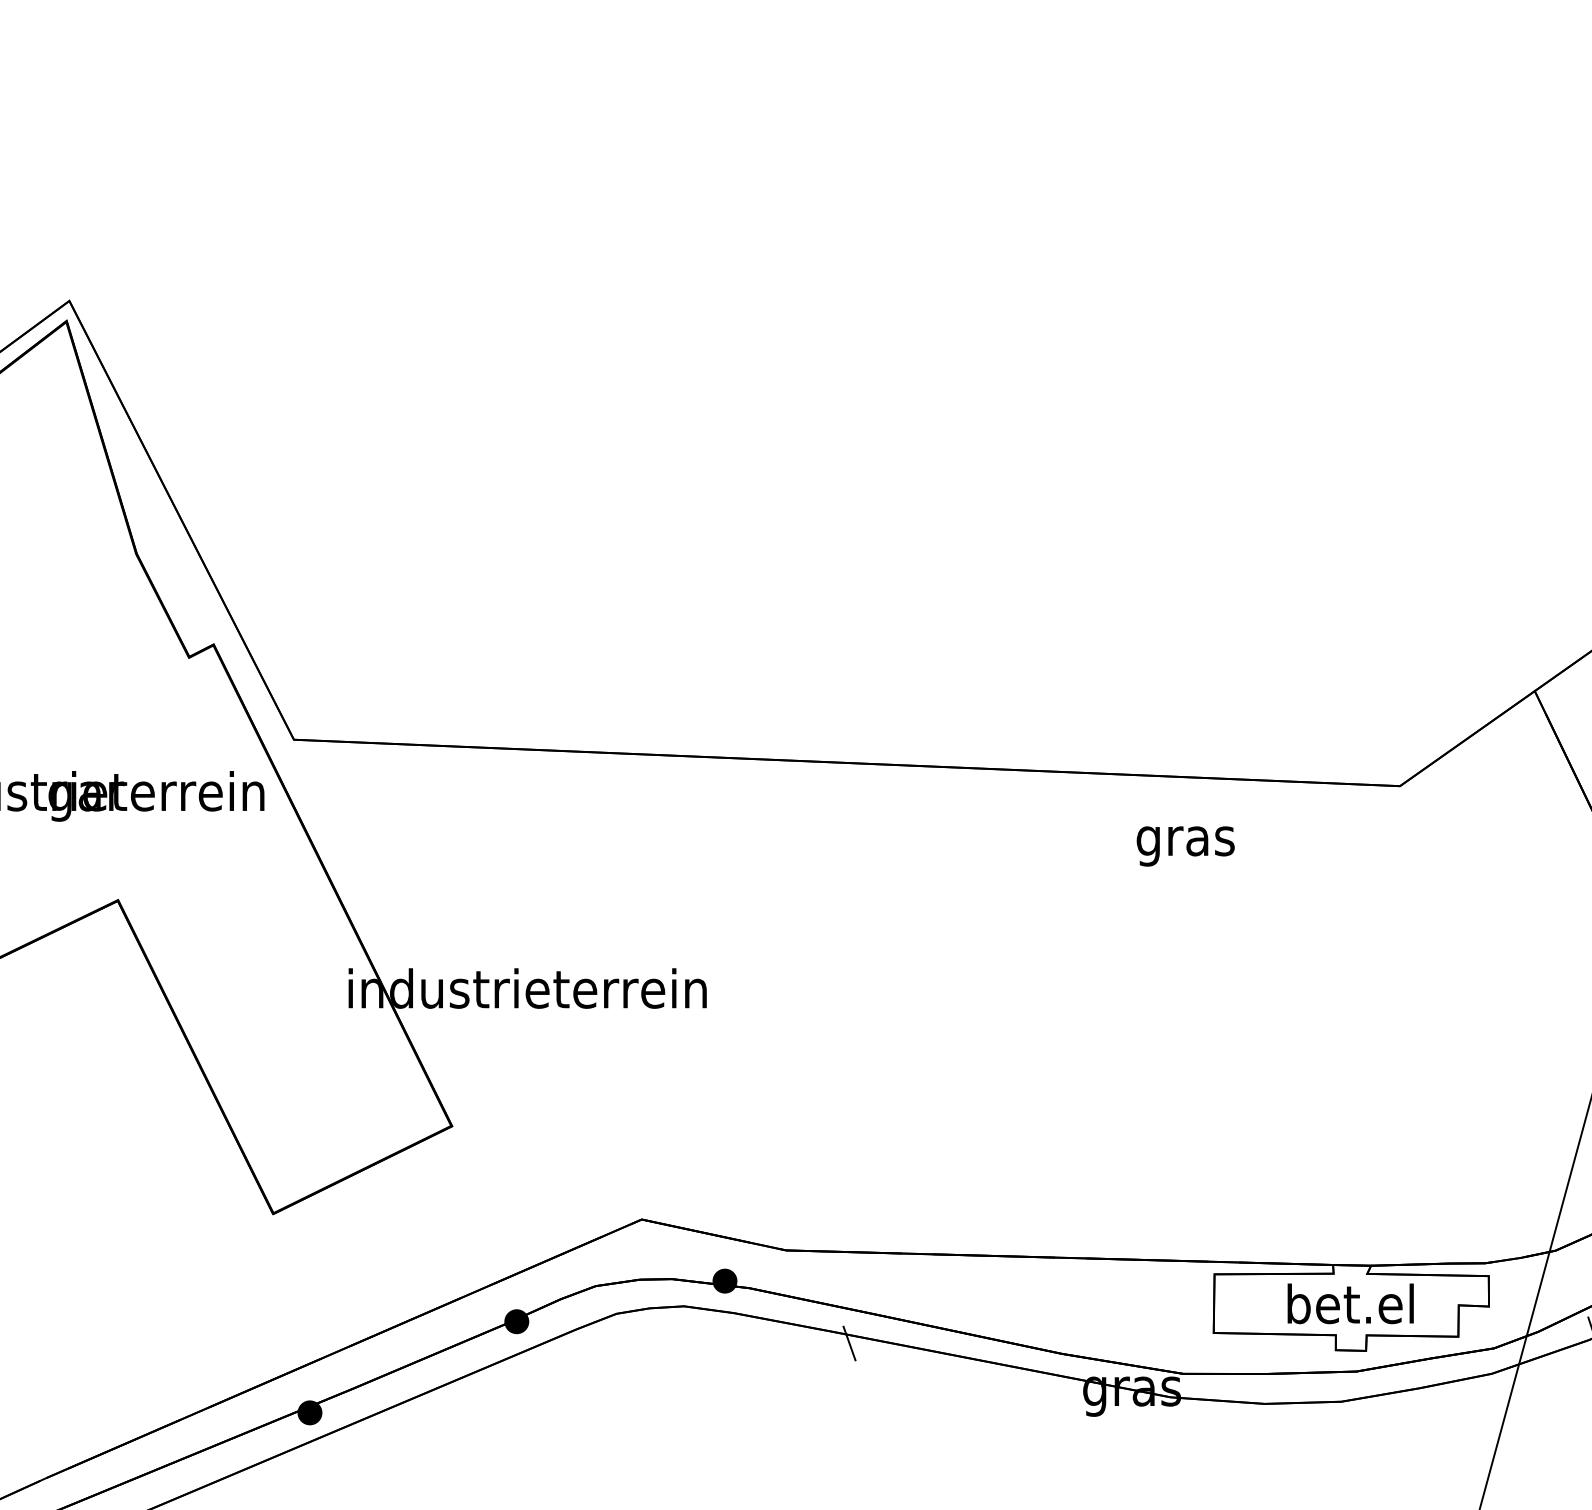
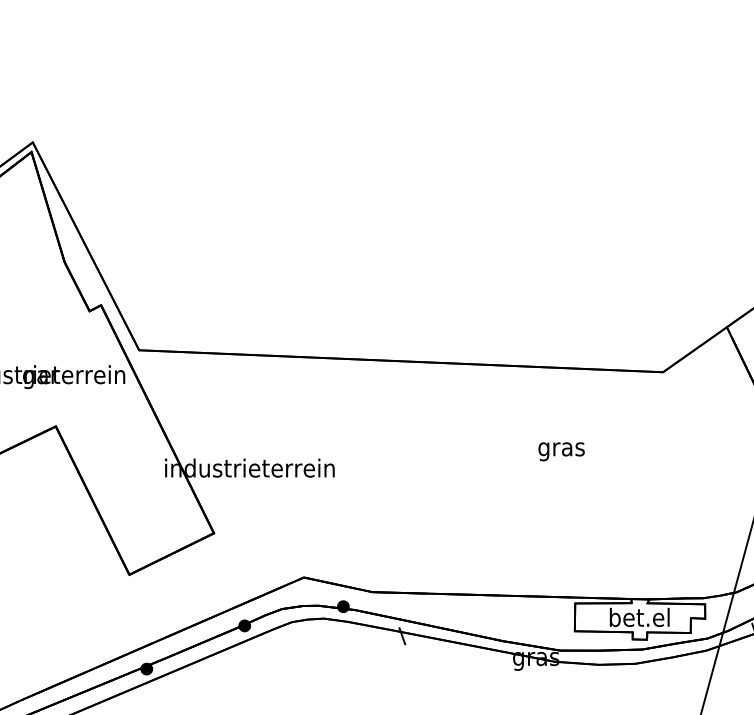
text: (1185, 845) -> (561, 451), moved

